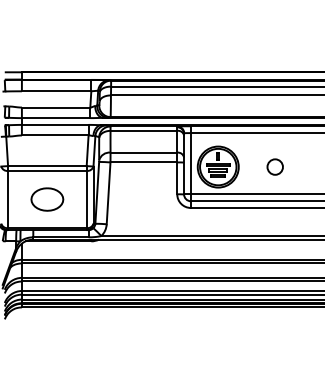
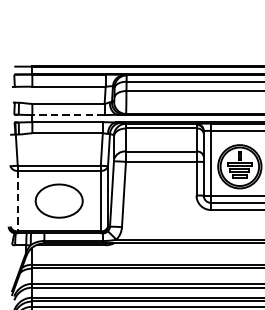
line: (55, 118) -> (67, 115), solid -> dashed
line: (8, 199) -> (18, 201), solid -> dashed
part: (47, 199) -> (59, 201), size x1.4

